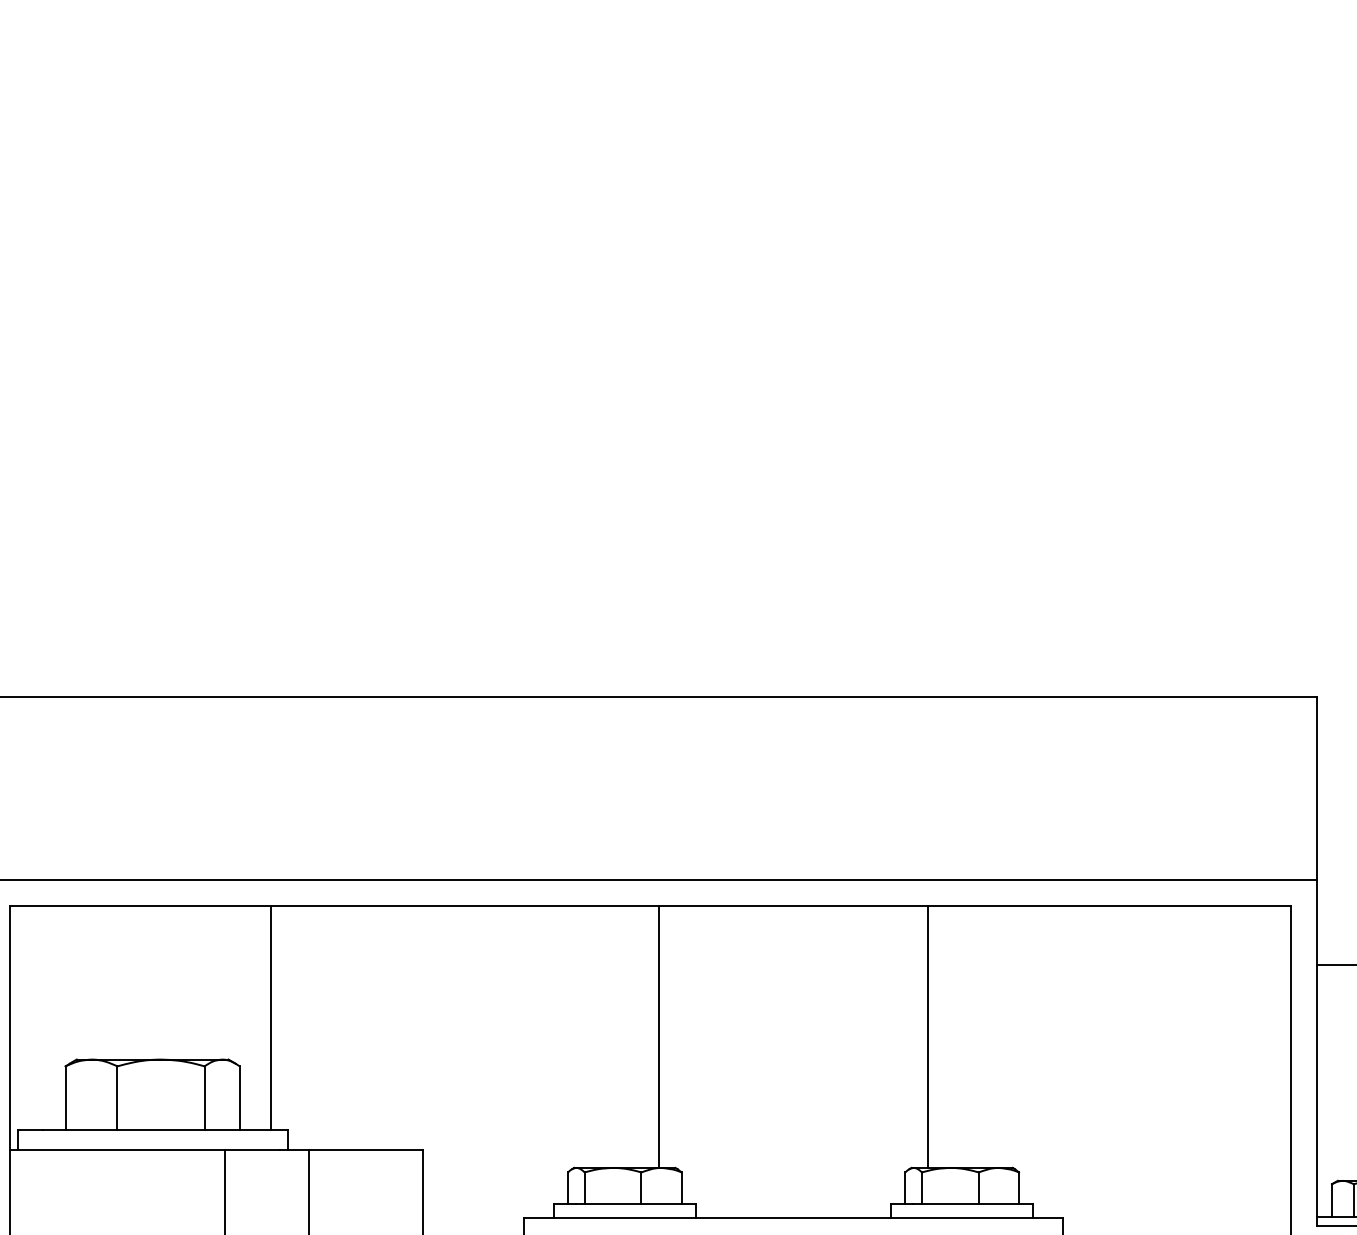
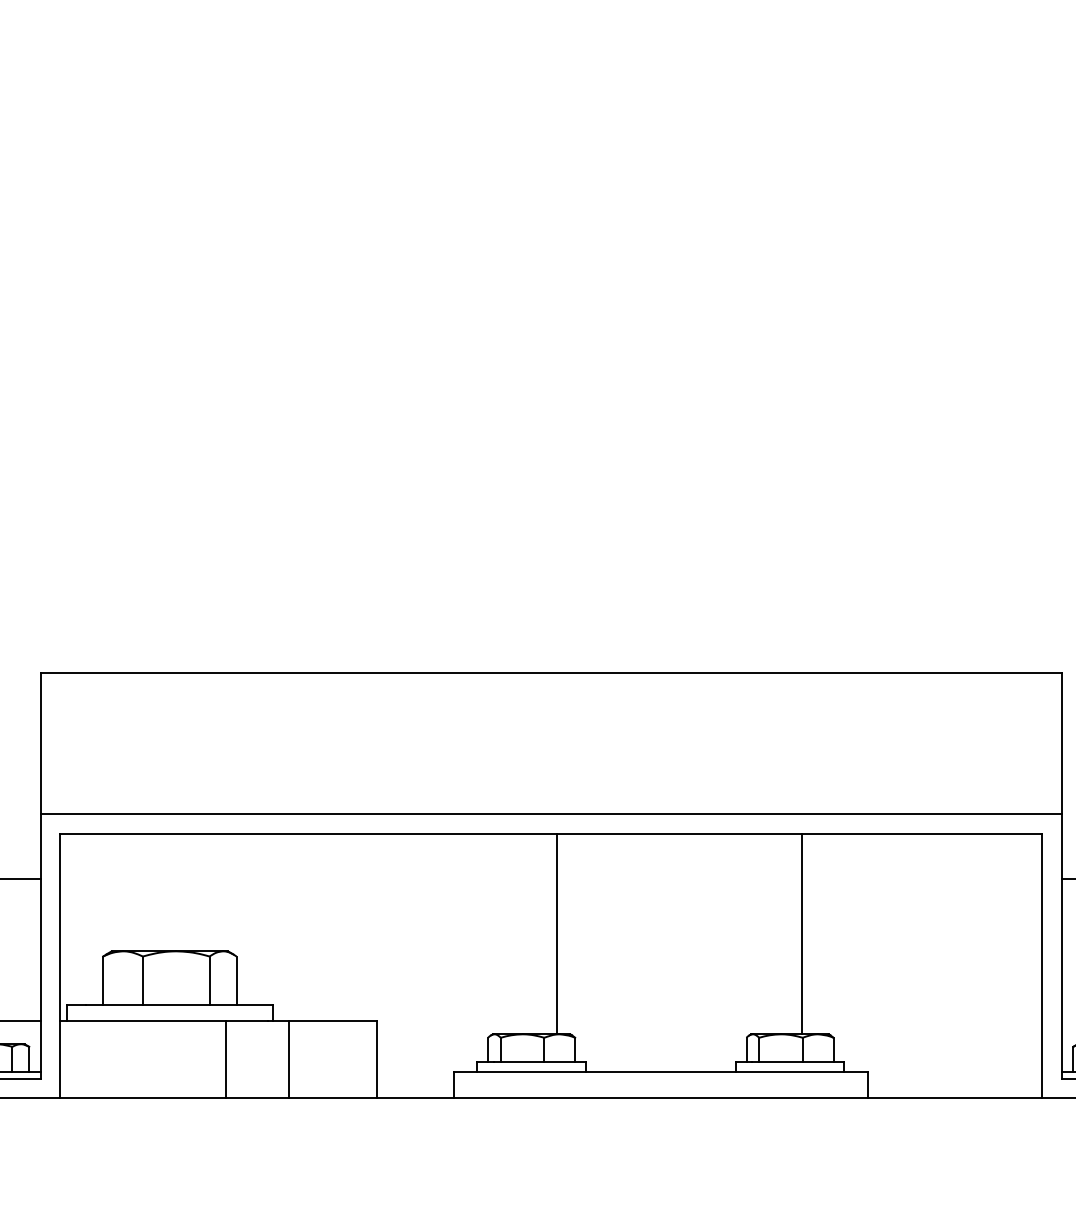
line: (270, 1018) -> (260, 919), removed
line: (928, 1036) -> (802, 933), moved

